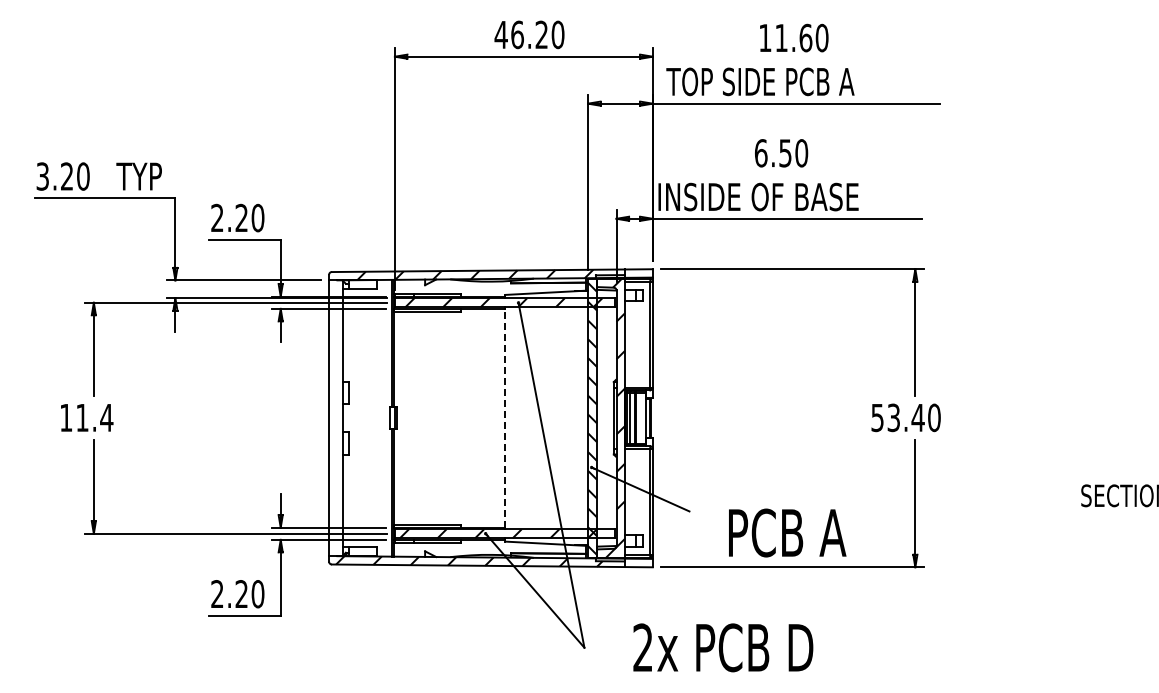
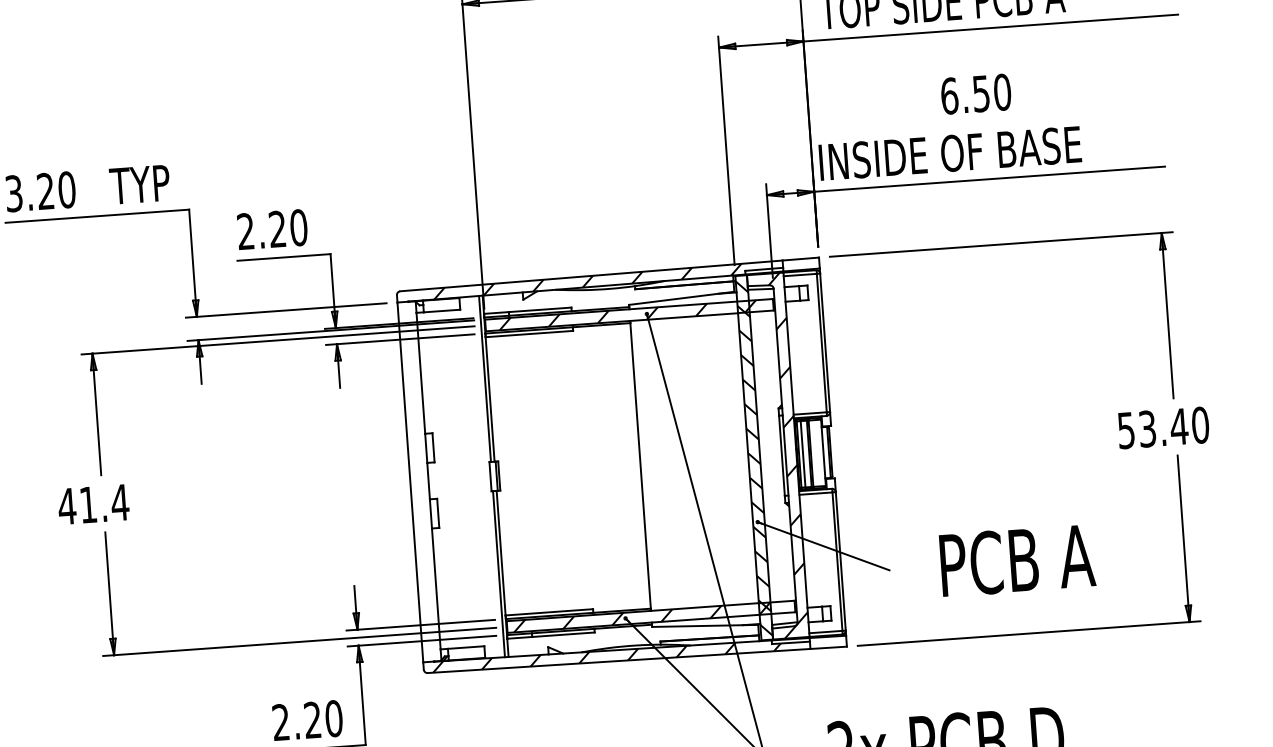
text: (65, 417) -> (66, 506), 11.4 -> 41.4
line: (505, 417) -> (640, 464), dashed -> solid
text: (787, 532) -> (1017, 559), moved

